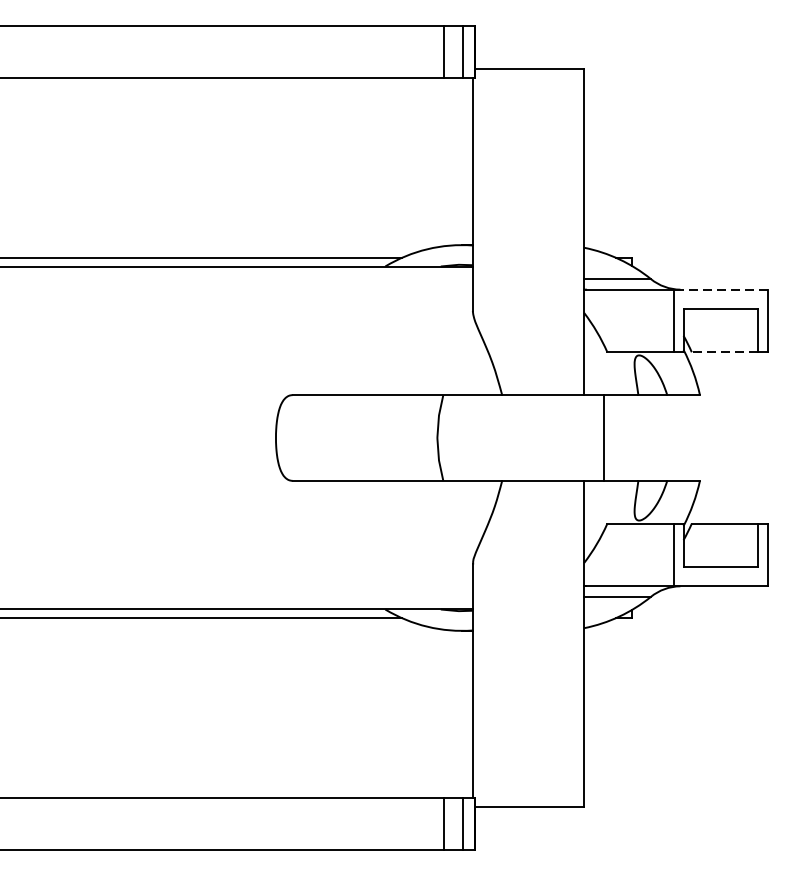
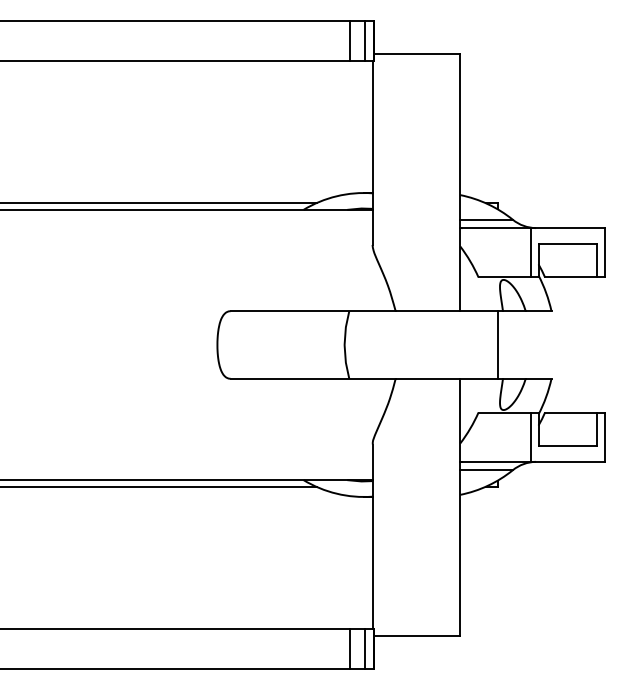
line: (720, 290) -> (567, 228), dashed -> solid
line: (724, 352) -> (570, 277), dashed -> solid
line: (603, 437) -> (497, 344), moved

